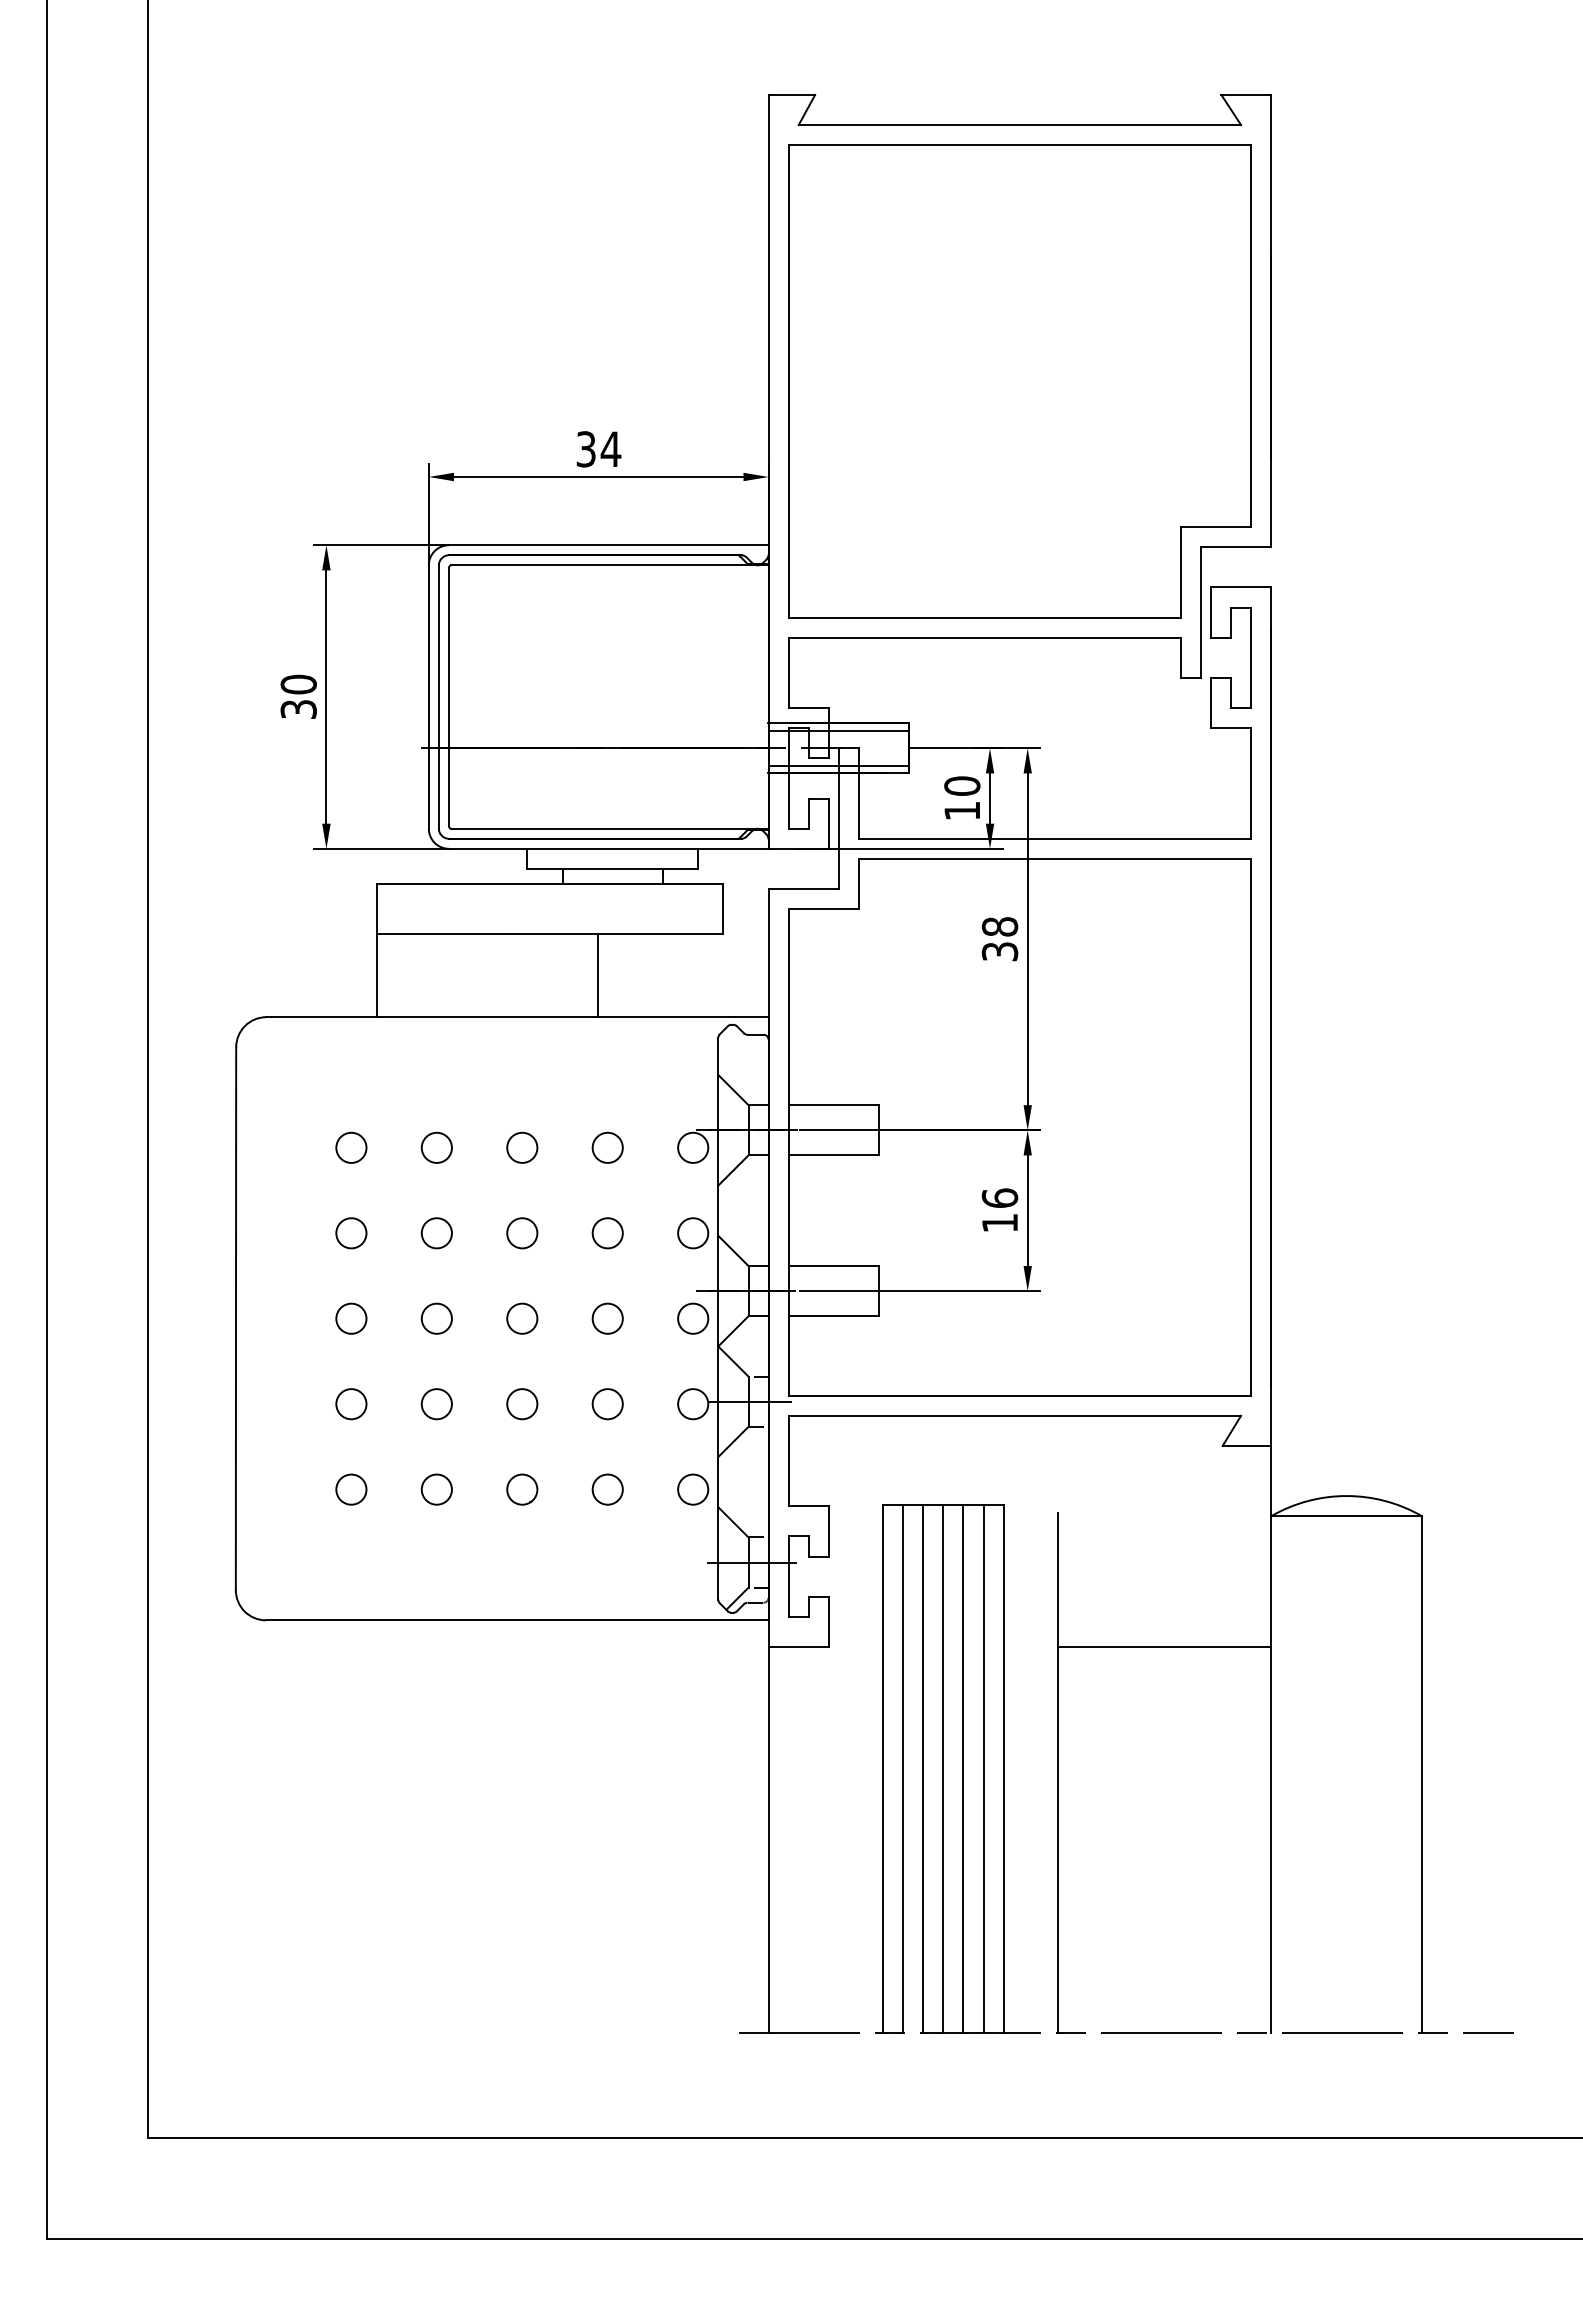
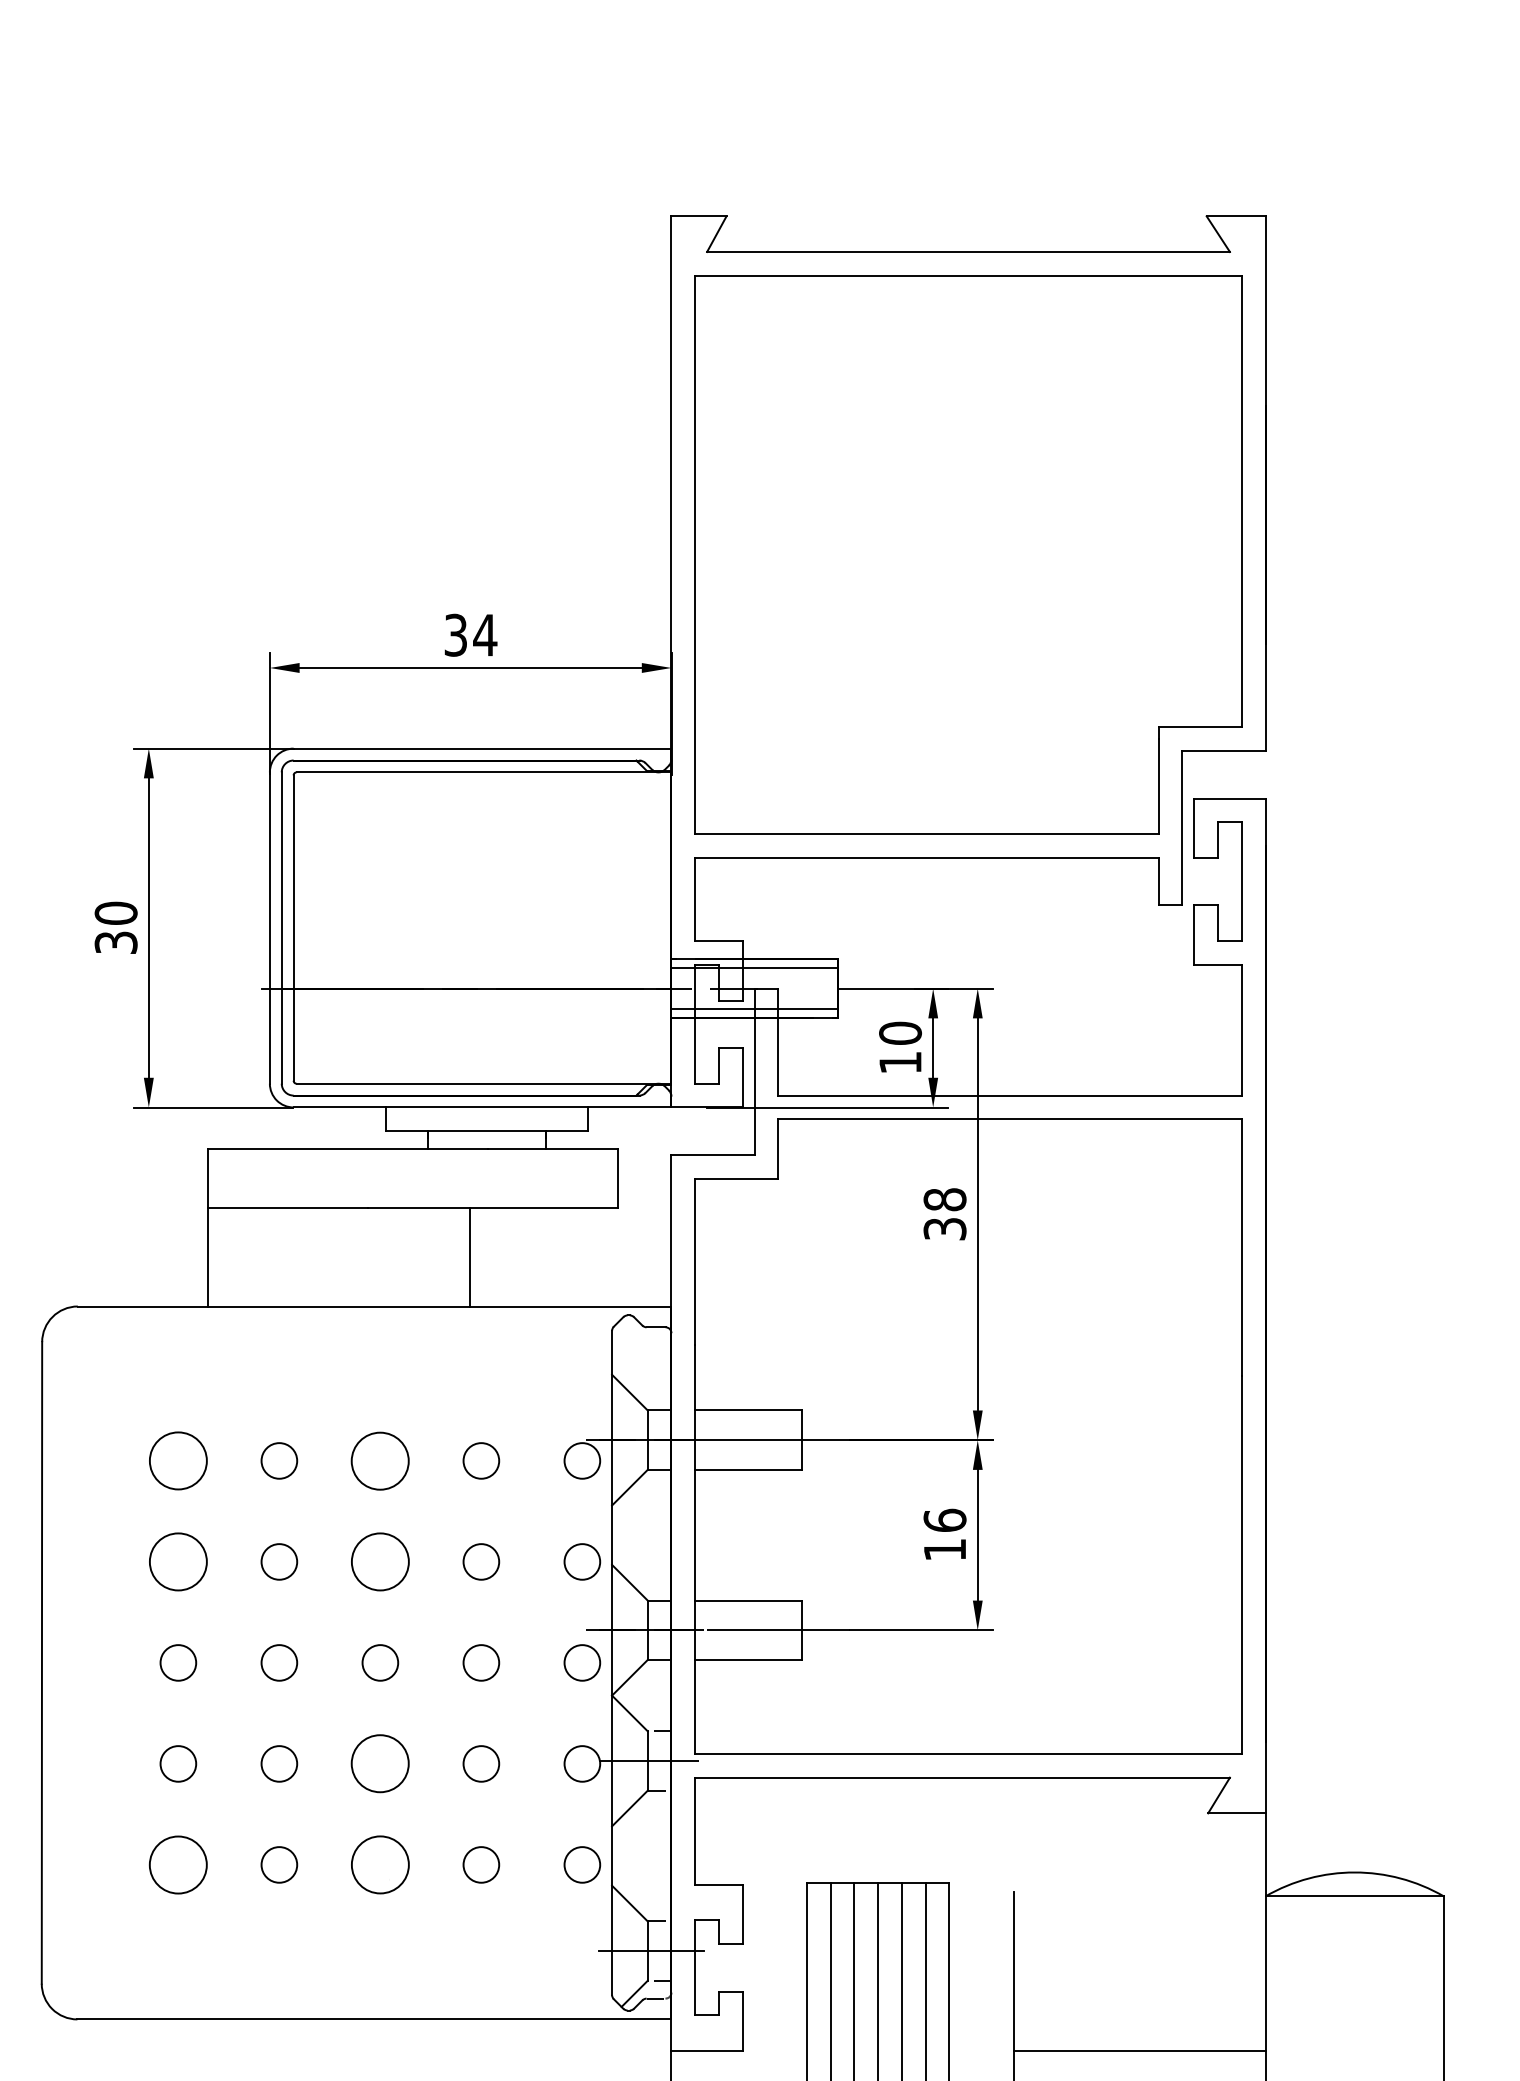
circle: (351, 1147) -> (178, 1460), size x1.6
circle: (522, 1147) -> (380, 1460), size x1.6
circle: (351, 1233) -> (178, 1562), size x1.6
circle: (522, 1233) -> (380, 1562), size x1.6
circle: (522, 1404) -> (380, 1764), size x1.6
circle: (351, 1489) -> (178, 1864), size x1.6
circle: (522, 1489) -> (380, 1864), size x1.6

